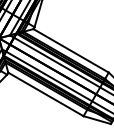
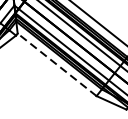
line: (45, 94) -> (56, 64), solid -> dashed

